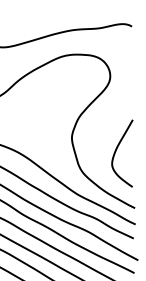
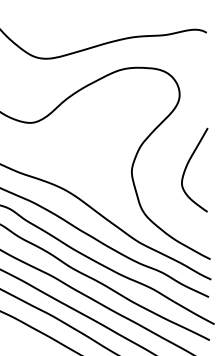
curve: (116, 151) -> (187, 167), moved

